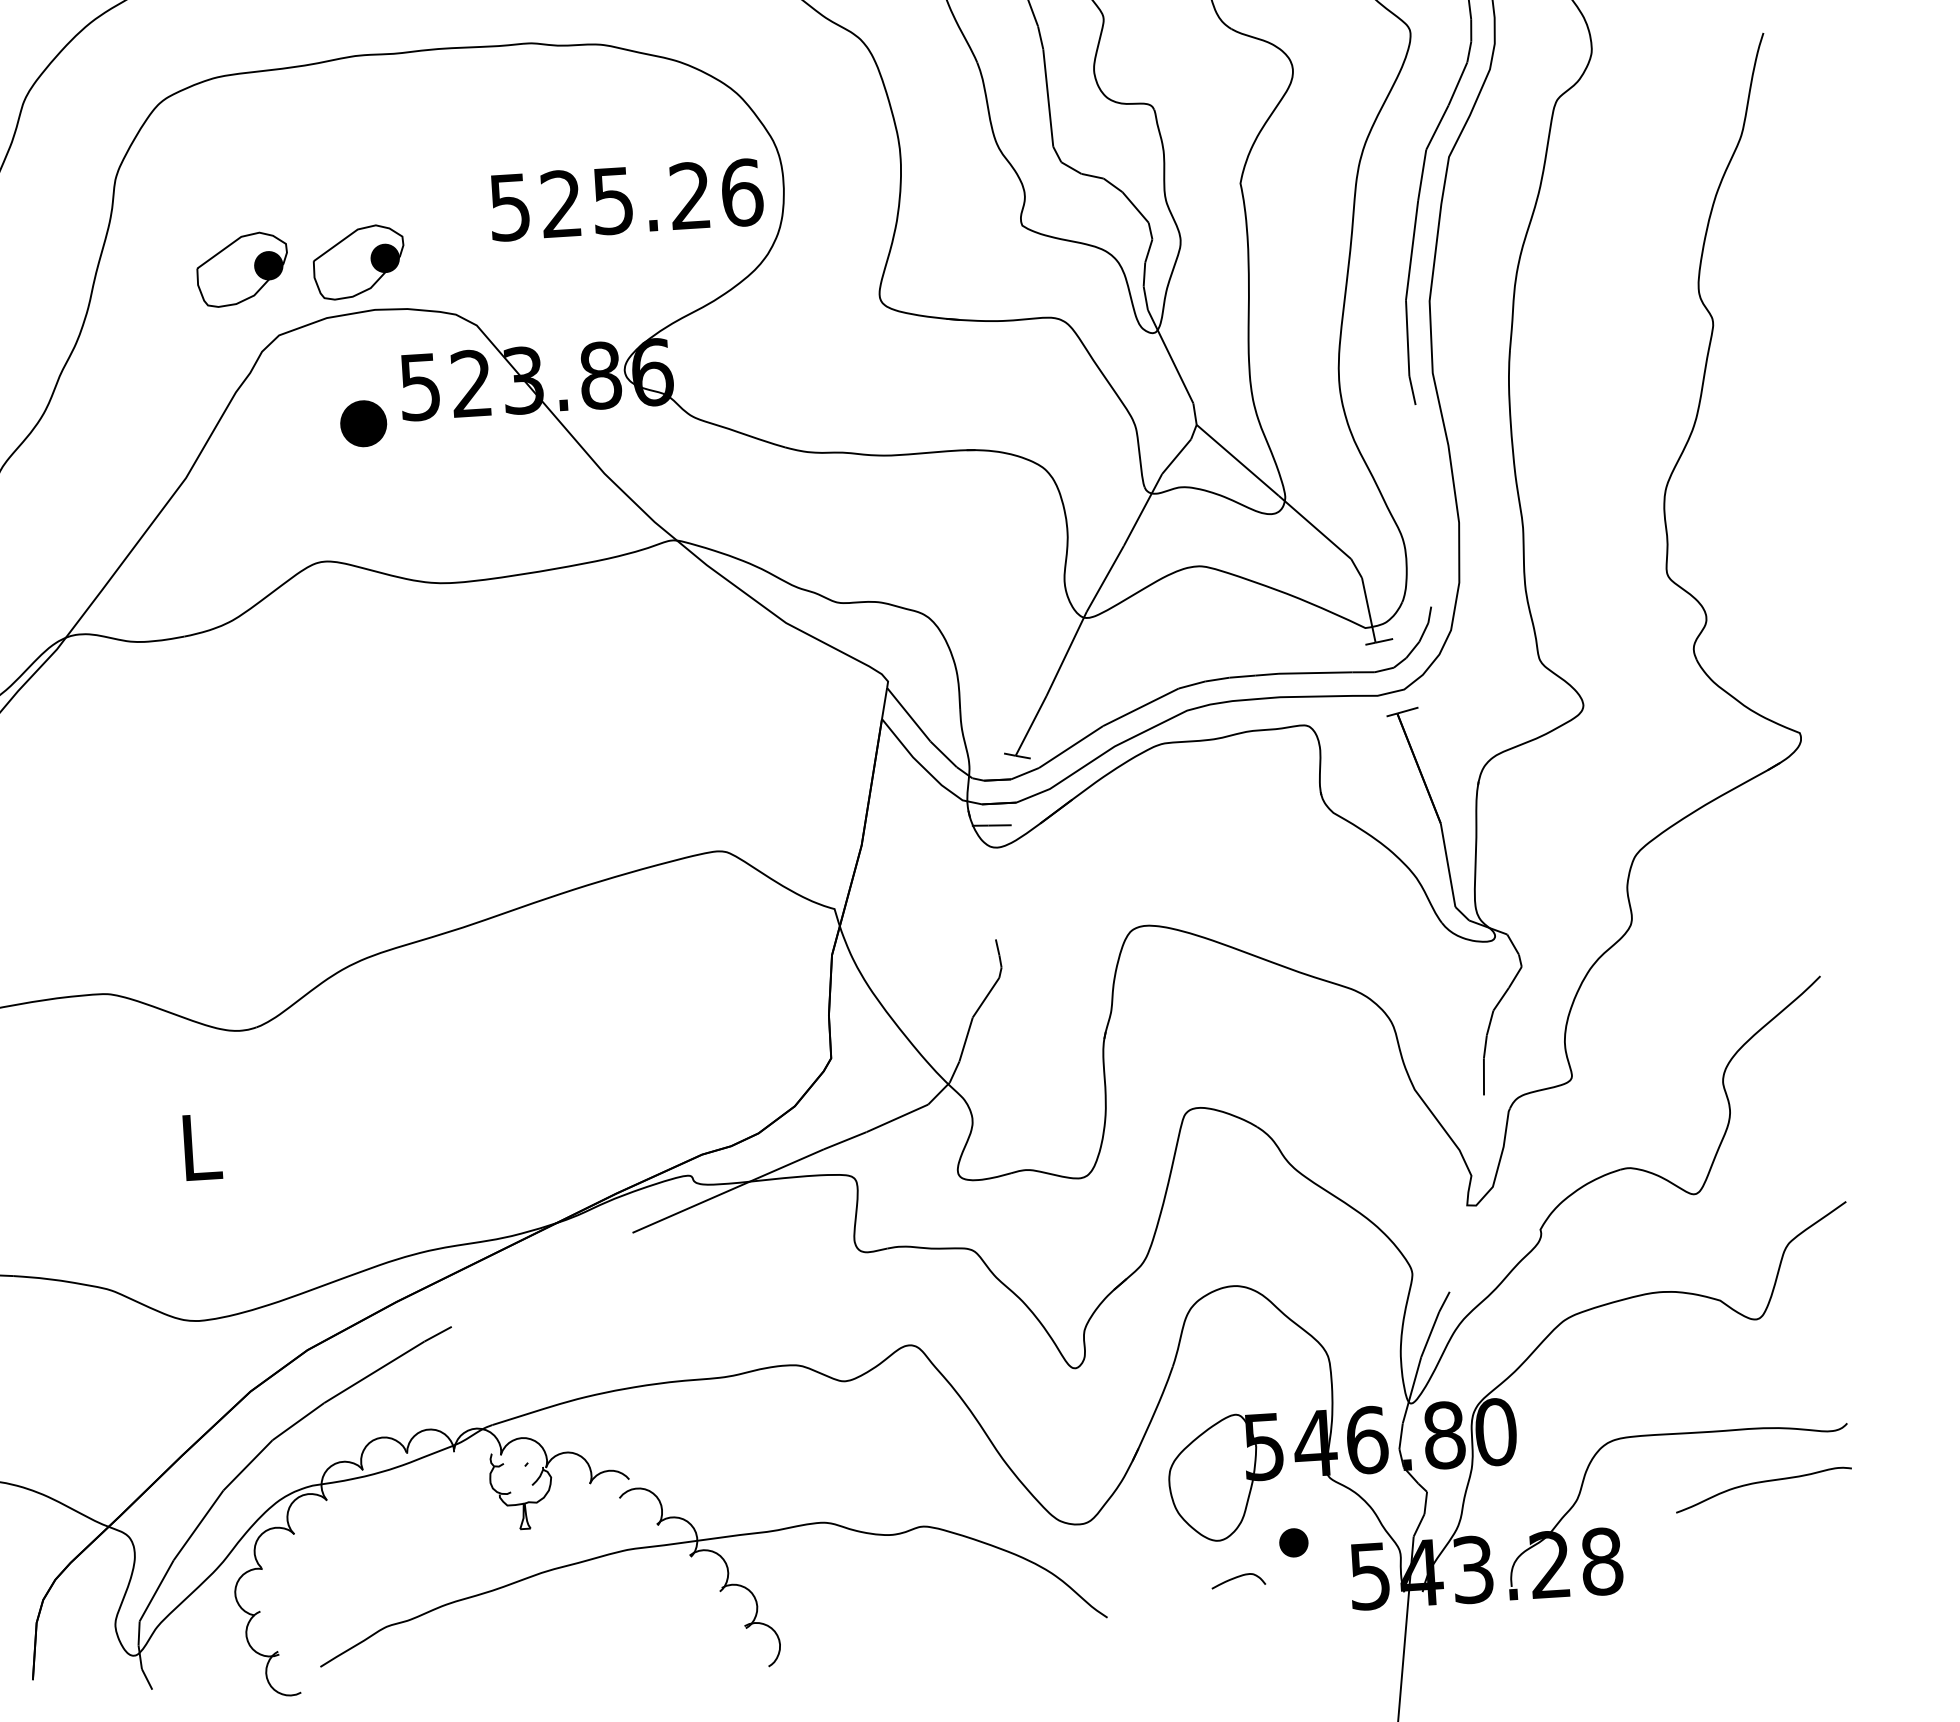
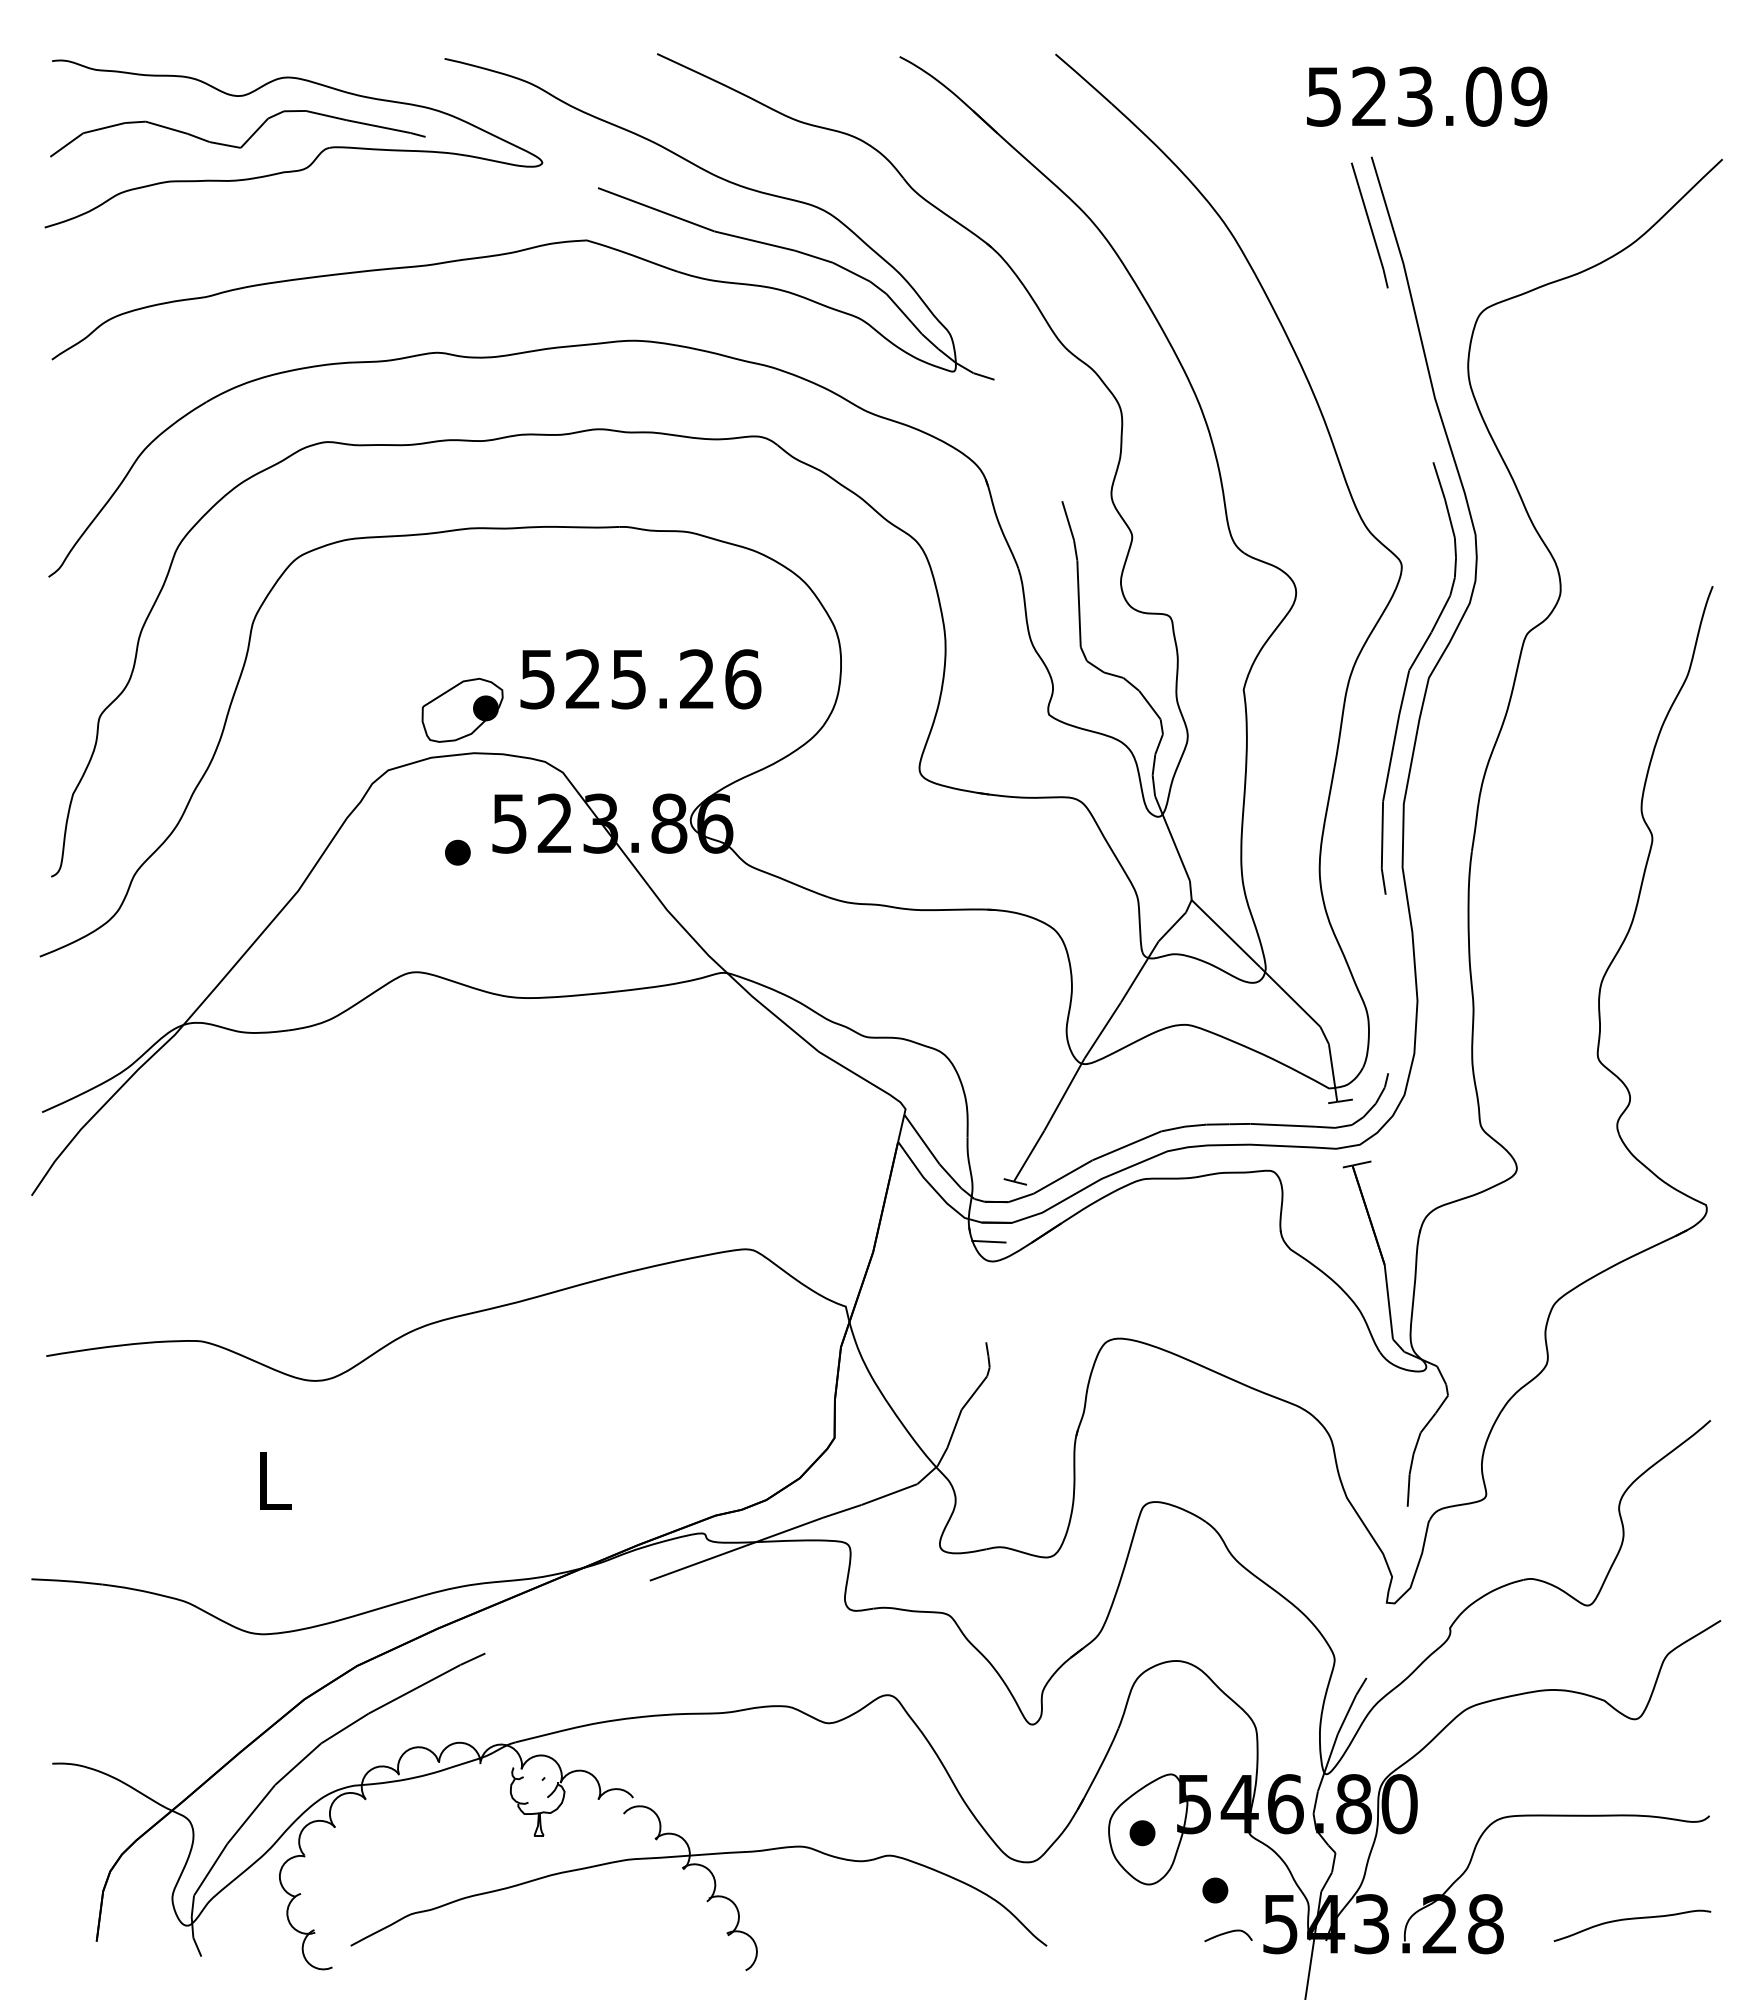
text: (626, 200) -> (640, 679), moved
part: (242, 268) -> (359, 709), removed
part: (363, 423) -> (457, 852), size x0.62
curve: (1763, 1482) -> (1632, 1919), moved
part: (1207, 1483) -> (1142, 1833), added
curve: (1238, 1578) -> (1228, 1933), moved

